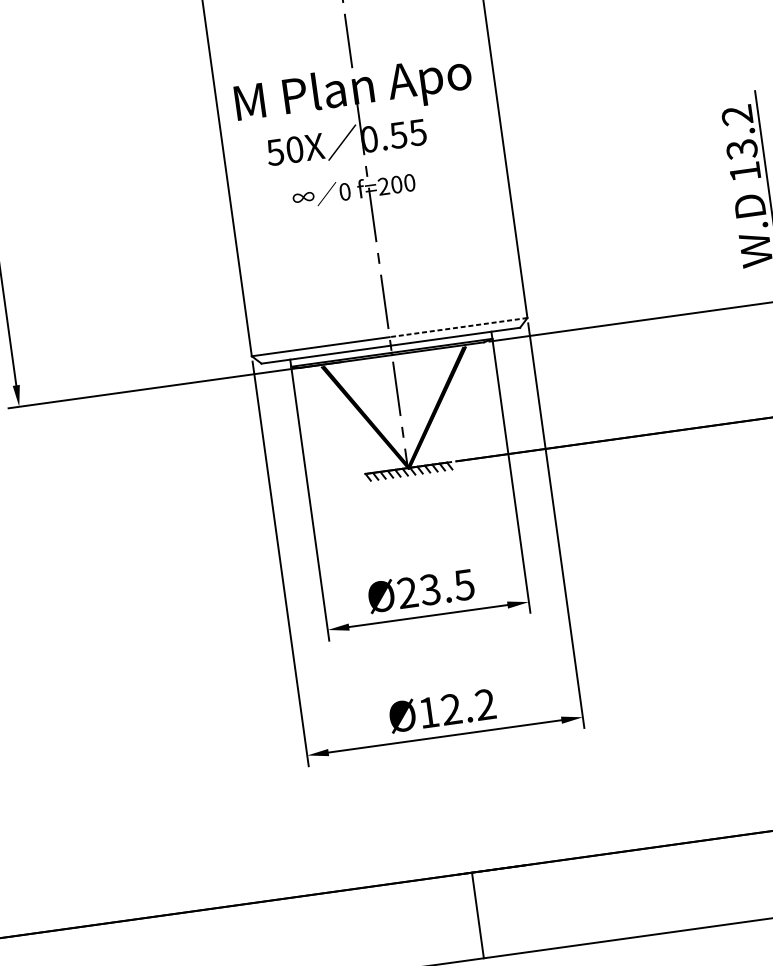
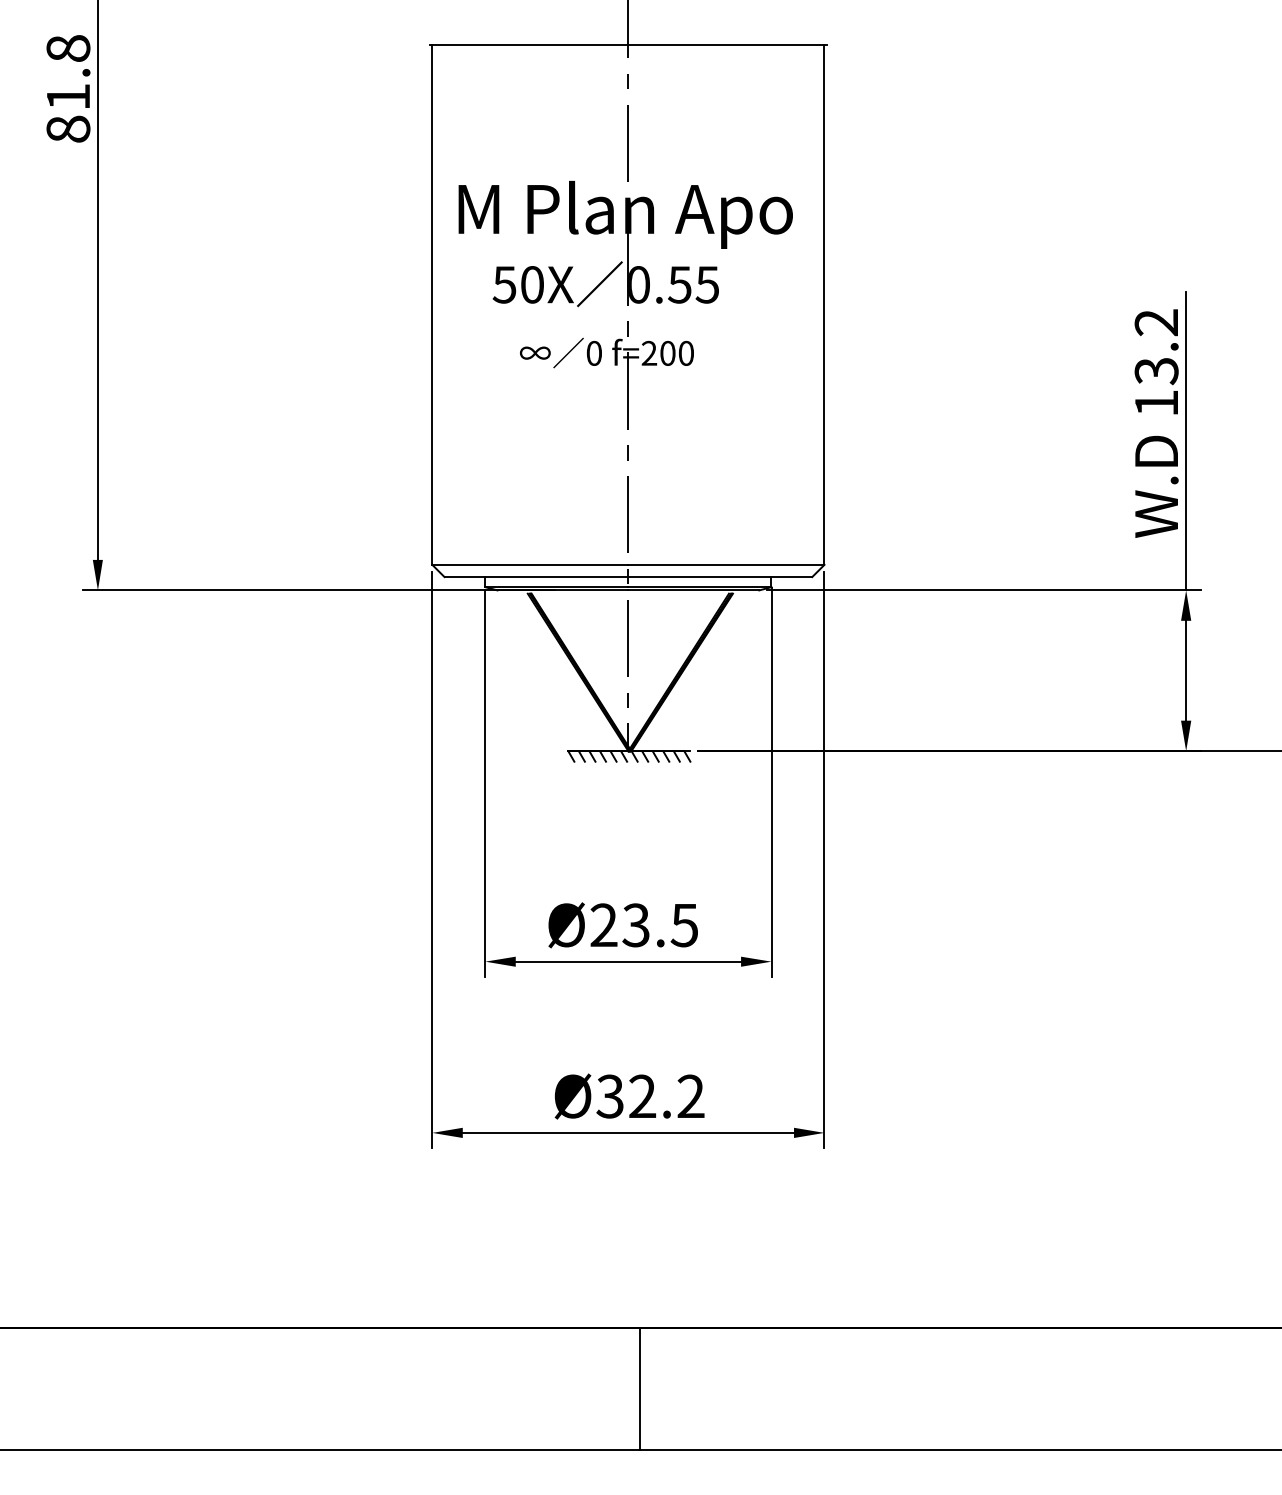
line: (457, 327) -> (725, 564), dashed -> solid
text: (428, 712) -> (609, 1096), Ø12.2 -> Ø32.2

